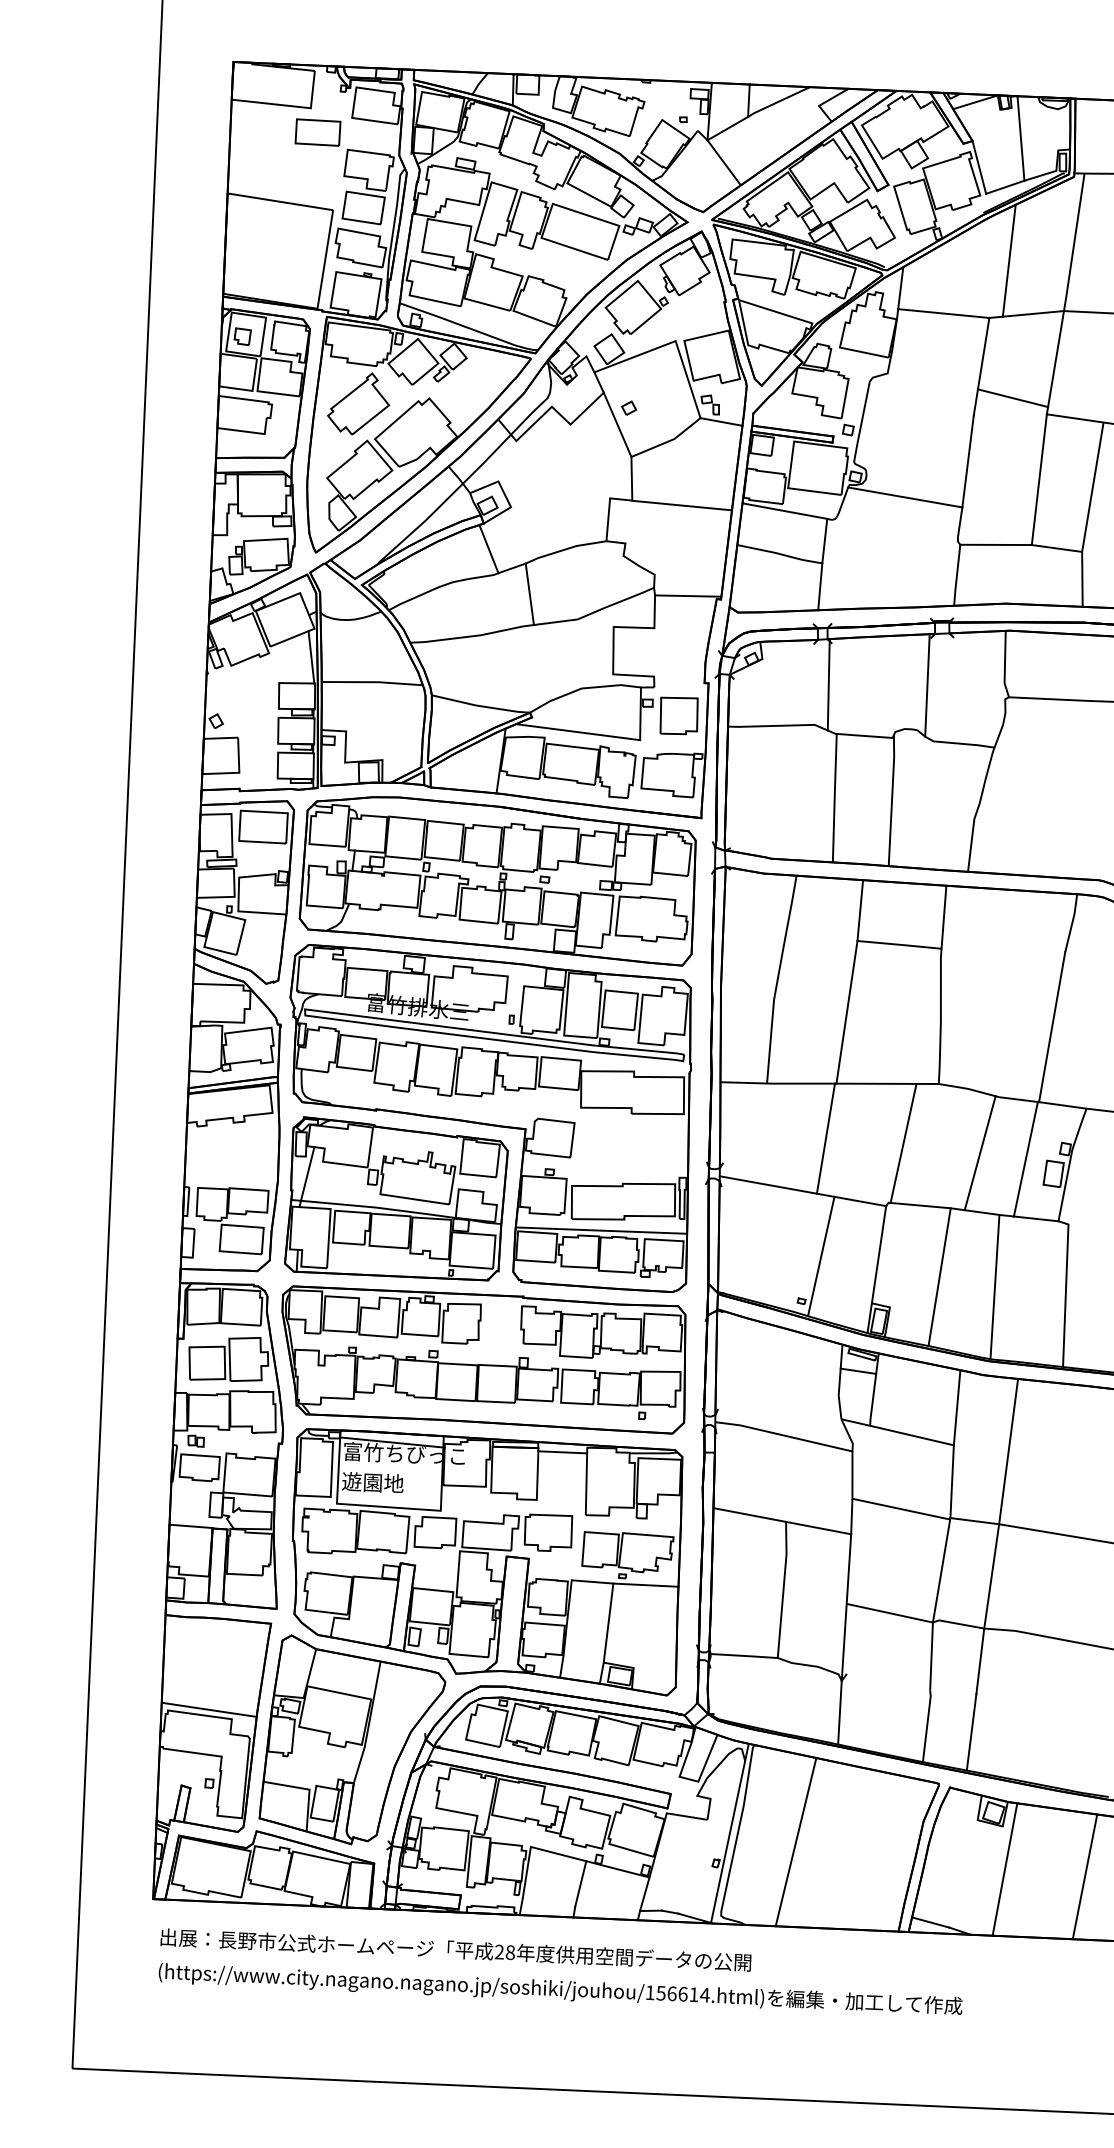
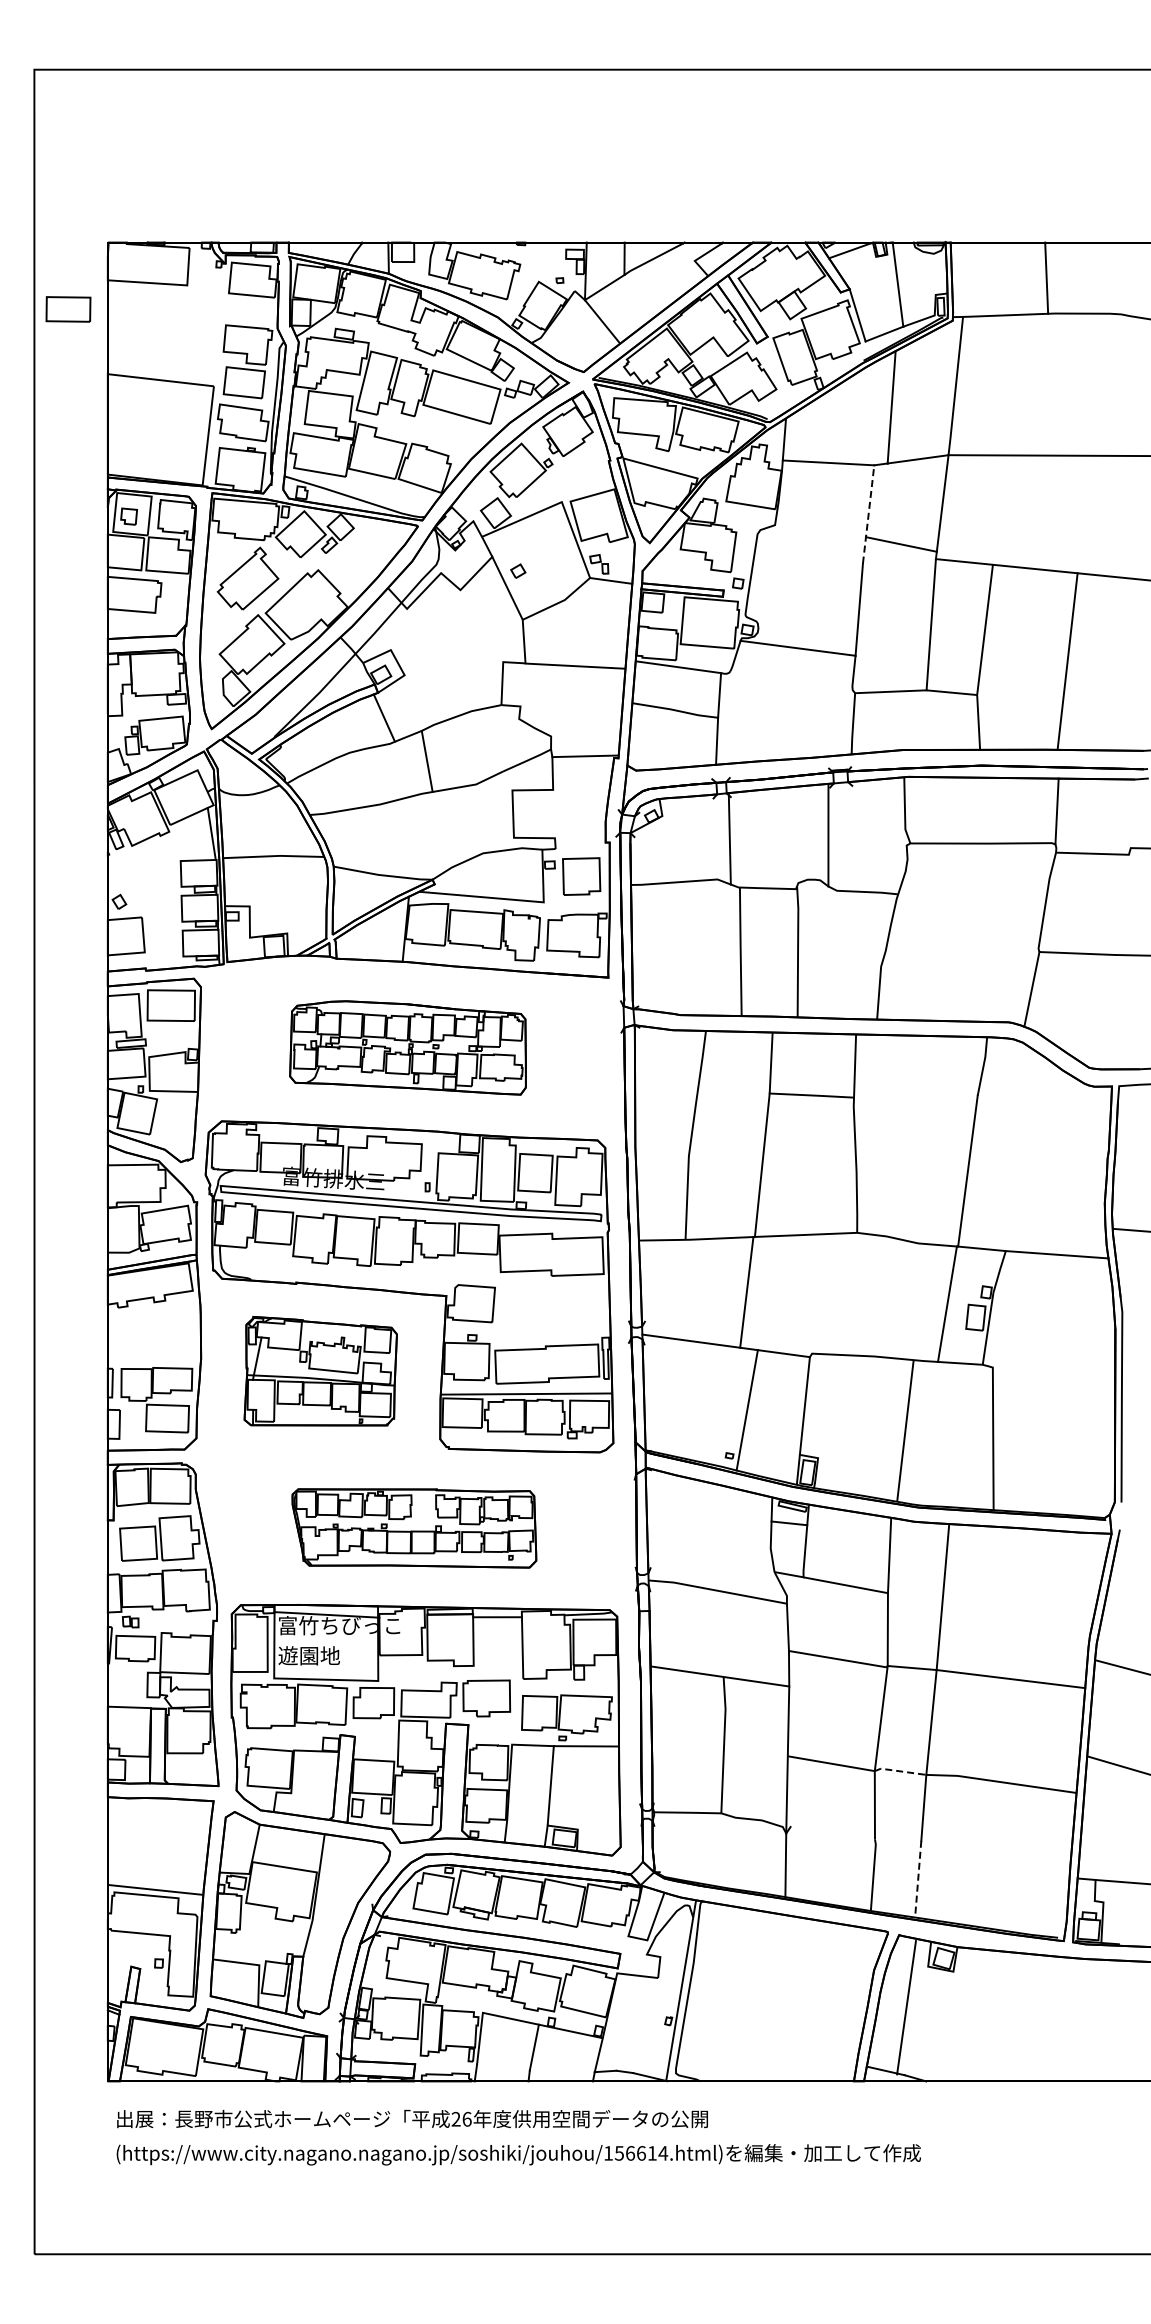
part: (318, 132) -> (68, 309), moved
line: (981, 365) -> (868, 513), solid -> dashed
part: (497, 879) -> (407, 1047), size x0.6
line: (903, 1143) -> (824, 1293), removed
line: (980, 1152) -> (901, 1299), removed
part: (396, 1198) -> (320, 1370), size x0.7
line: (939, 1276) -> (905, 1430), moved
line: (994, 1287) -> (921, 1433), removed
part: (483, 1360) -> (414, 1528), size x0.6
line: (957, 1623) -> (899, 1771), solid -> dashed
line: (971, 1732) -> (918, 1879), solid -> dashed
line: (795, 1842) -> (747, 1996), removed
line: (1004, 1869) -> (906, 2007), moved
line: (1084, 1876) -> (1037, 2018), removed
text: (509, 1951) -> (466, 2118), 28 -> 26

